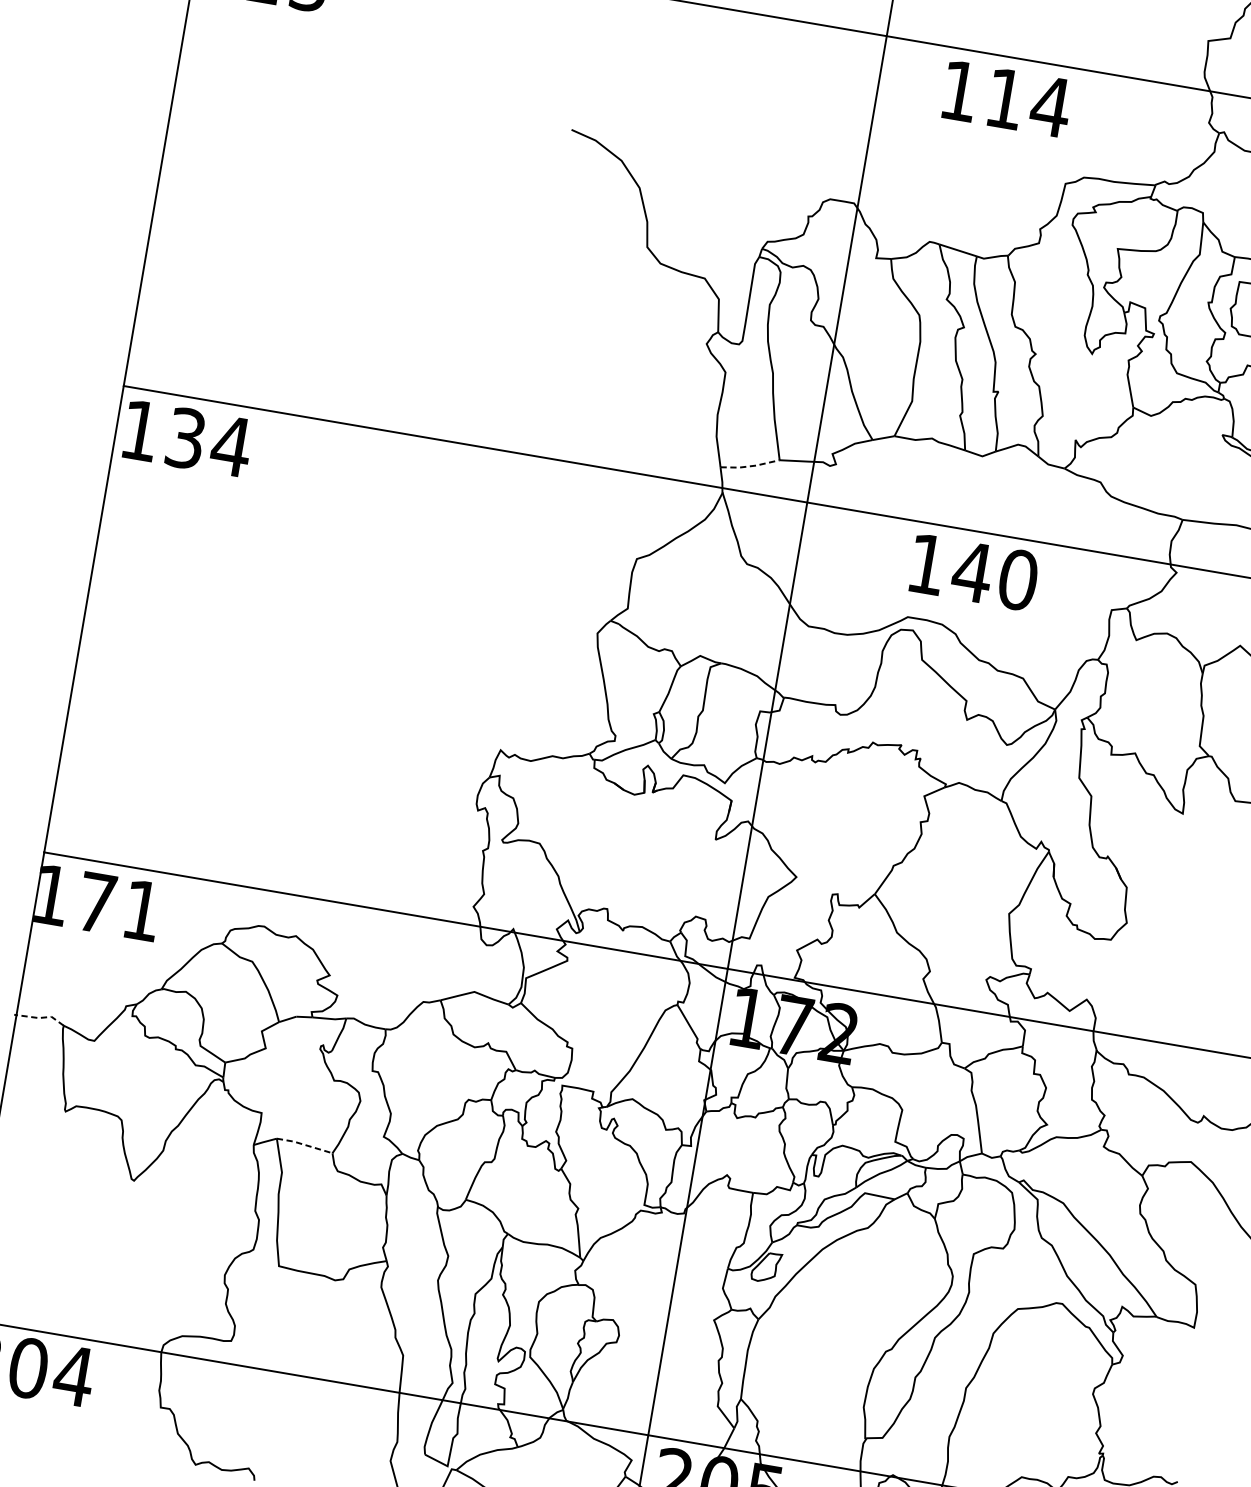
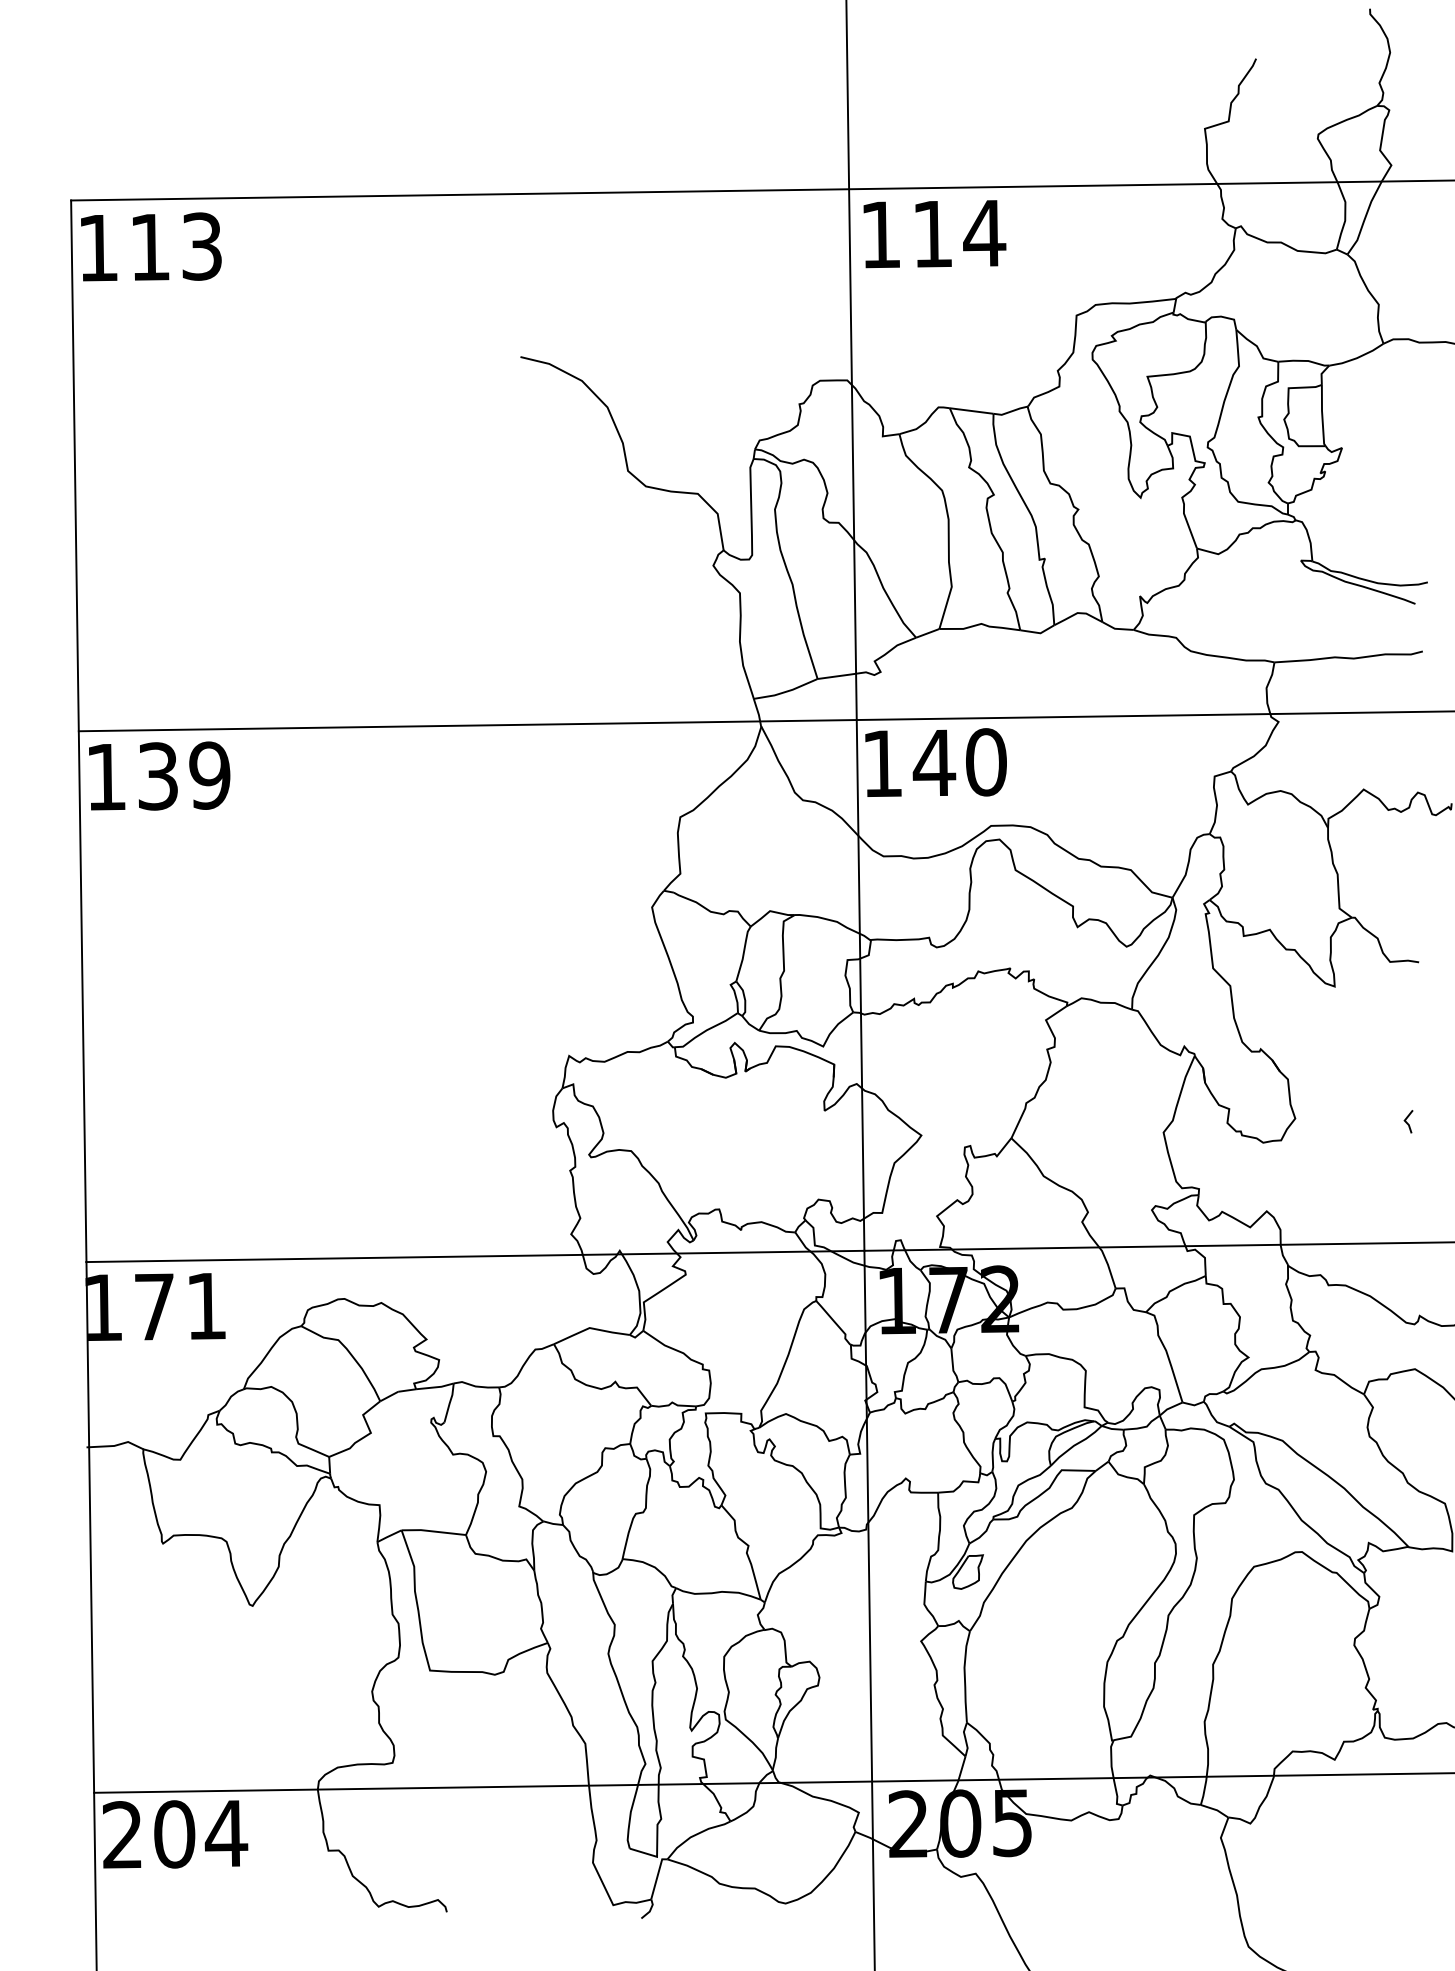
text: (1006, 99) -> (934, 234), moved
text: (231, 446) -> (209, 775), 134 -> 139
line: (751, 466) -> (787, 691), dashed -> solid
text: (973, 571) -> (935, 762), moved
line: (1224, 944) -> (1407, 1122), added
line: (40, 1018) -> (116, 1445), dashed -> solid
line: (304, 1144) -> (433, 1531), dashed -> solid

